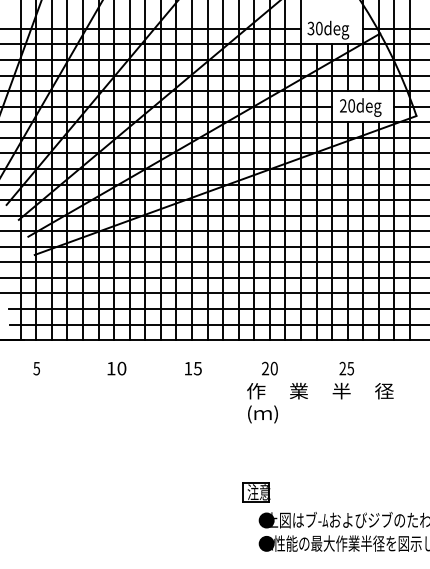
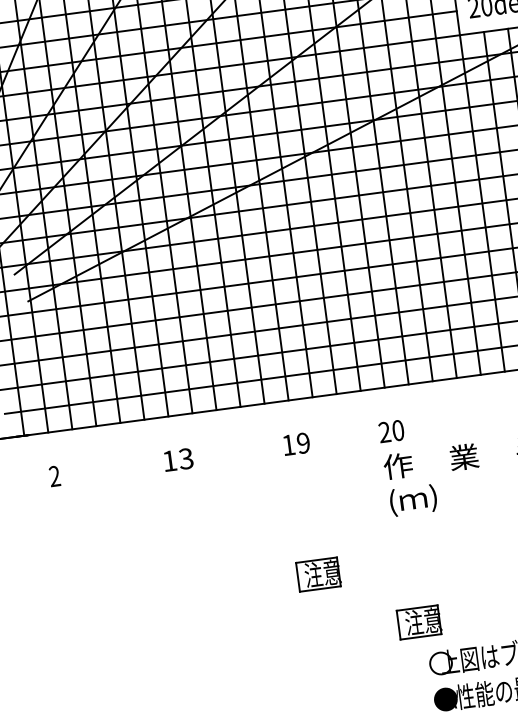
text: (36, 368) -> (54, 476), 5 -> 2
text: (121, 368) -> (185, 458), 10 -> 13
text: (197, 368) -> (302, 443), 15 -> 19
text: (269, 368) -> (390, 431), moved
part: (196, 453) -> (318, 574), added
fill: (266, 520) -> (440, 663), removed

